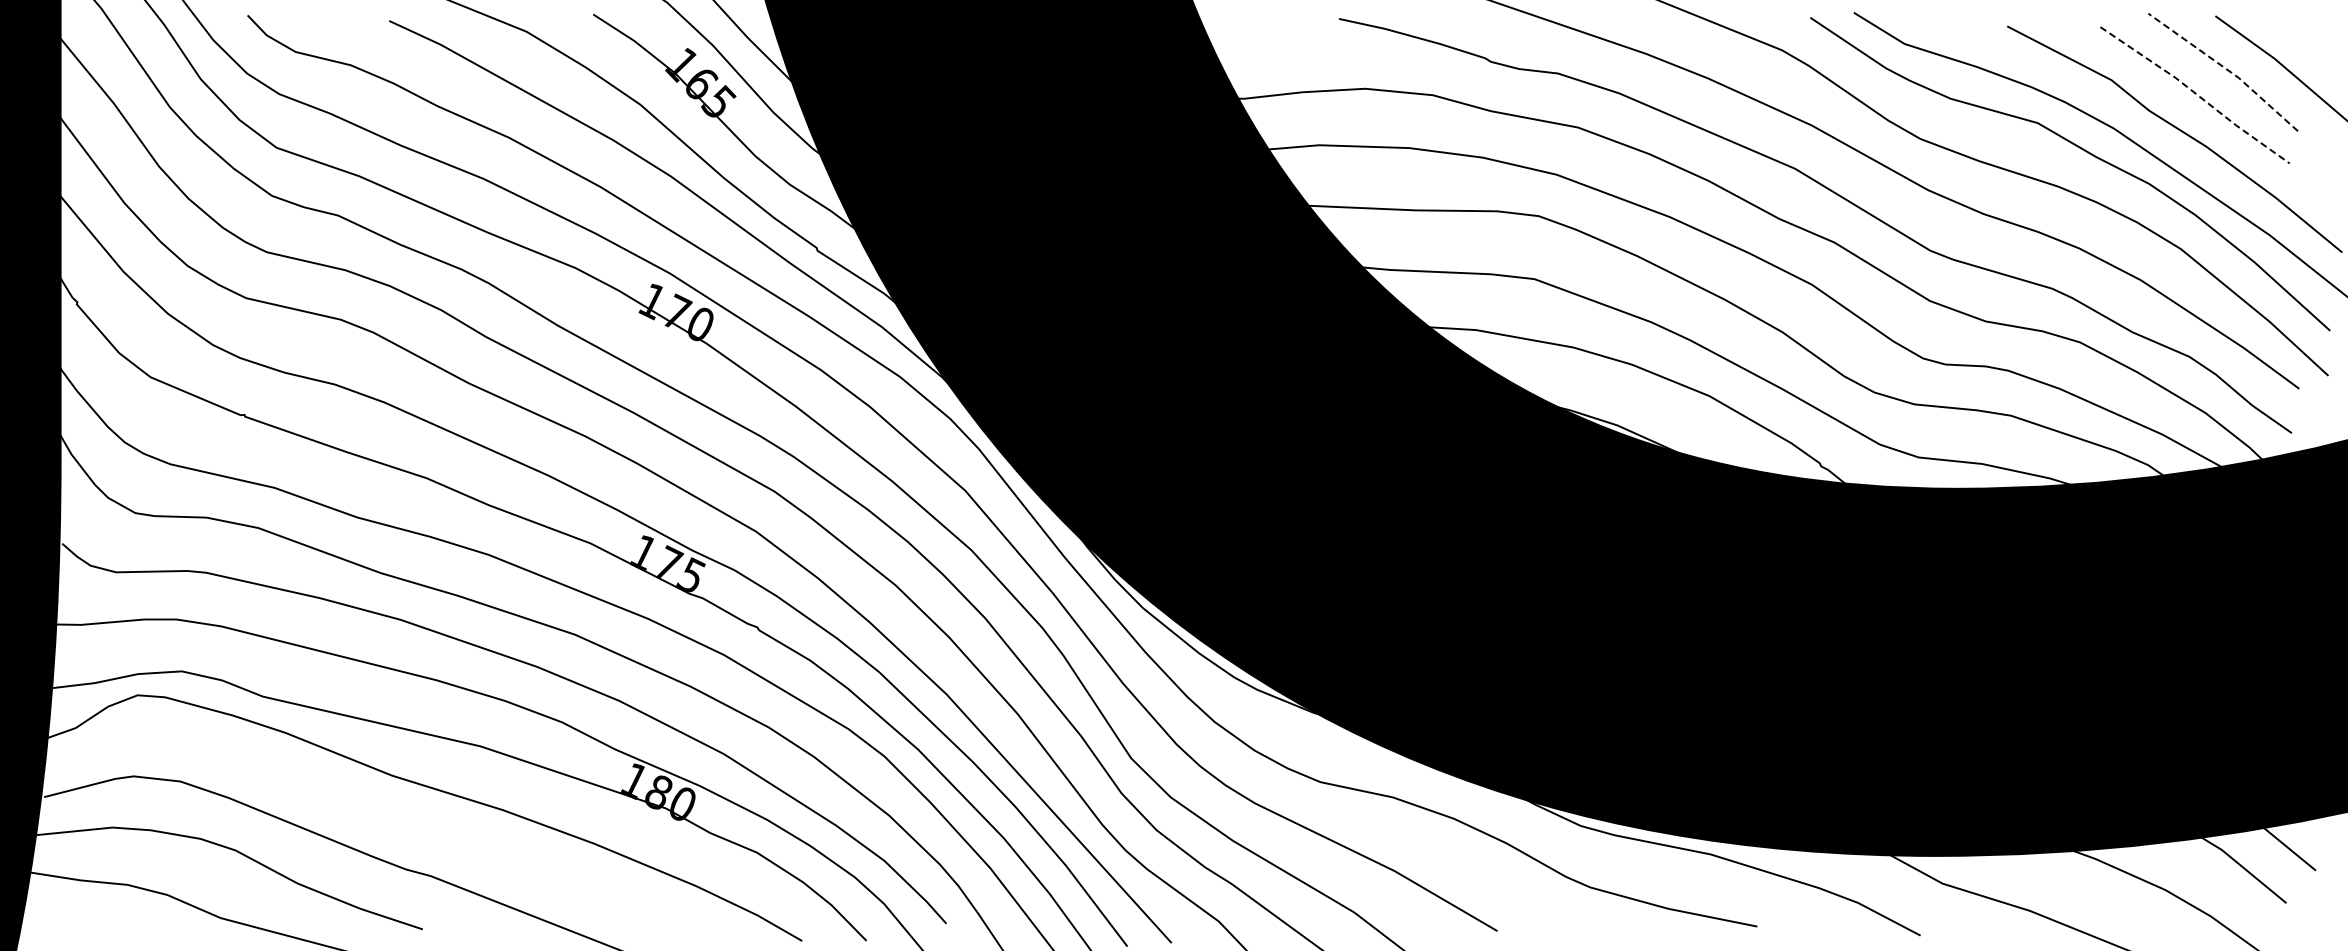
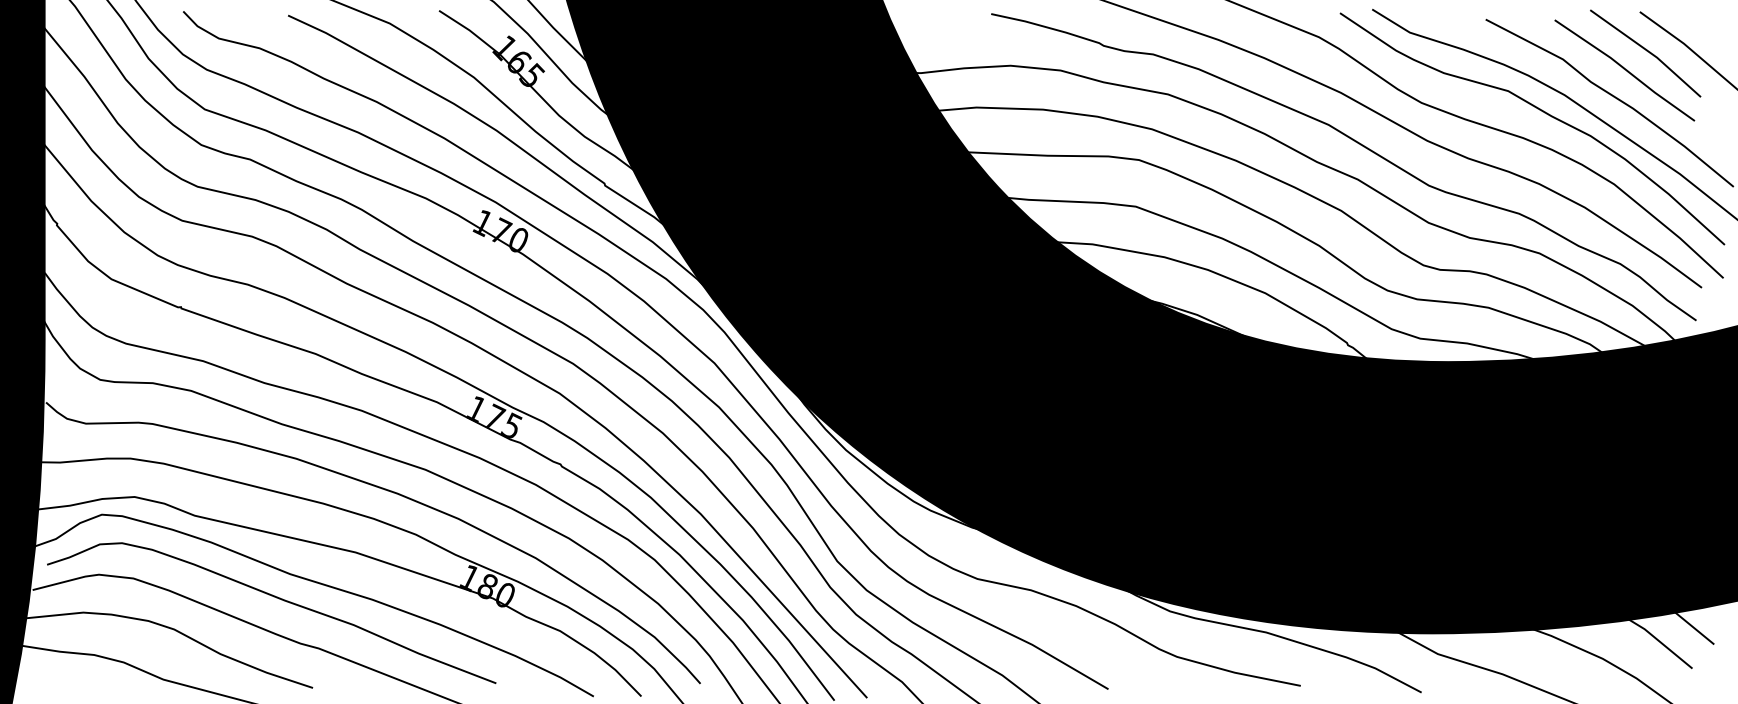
line: (2226, 69) -> (1648, 51), dashed -> solid
line: (2196, 94) -> (1625, 69), dashed -> solid
curve: (374, 808) -> (277, 598), added

